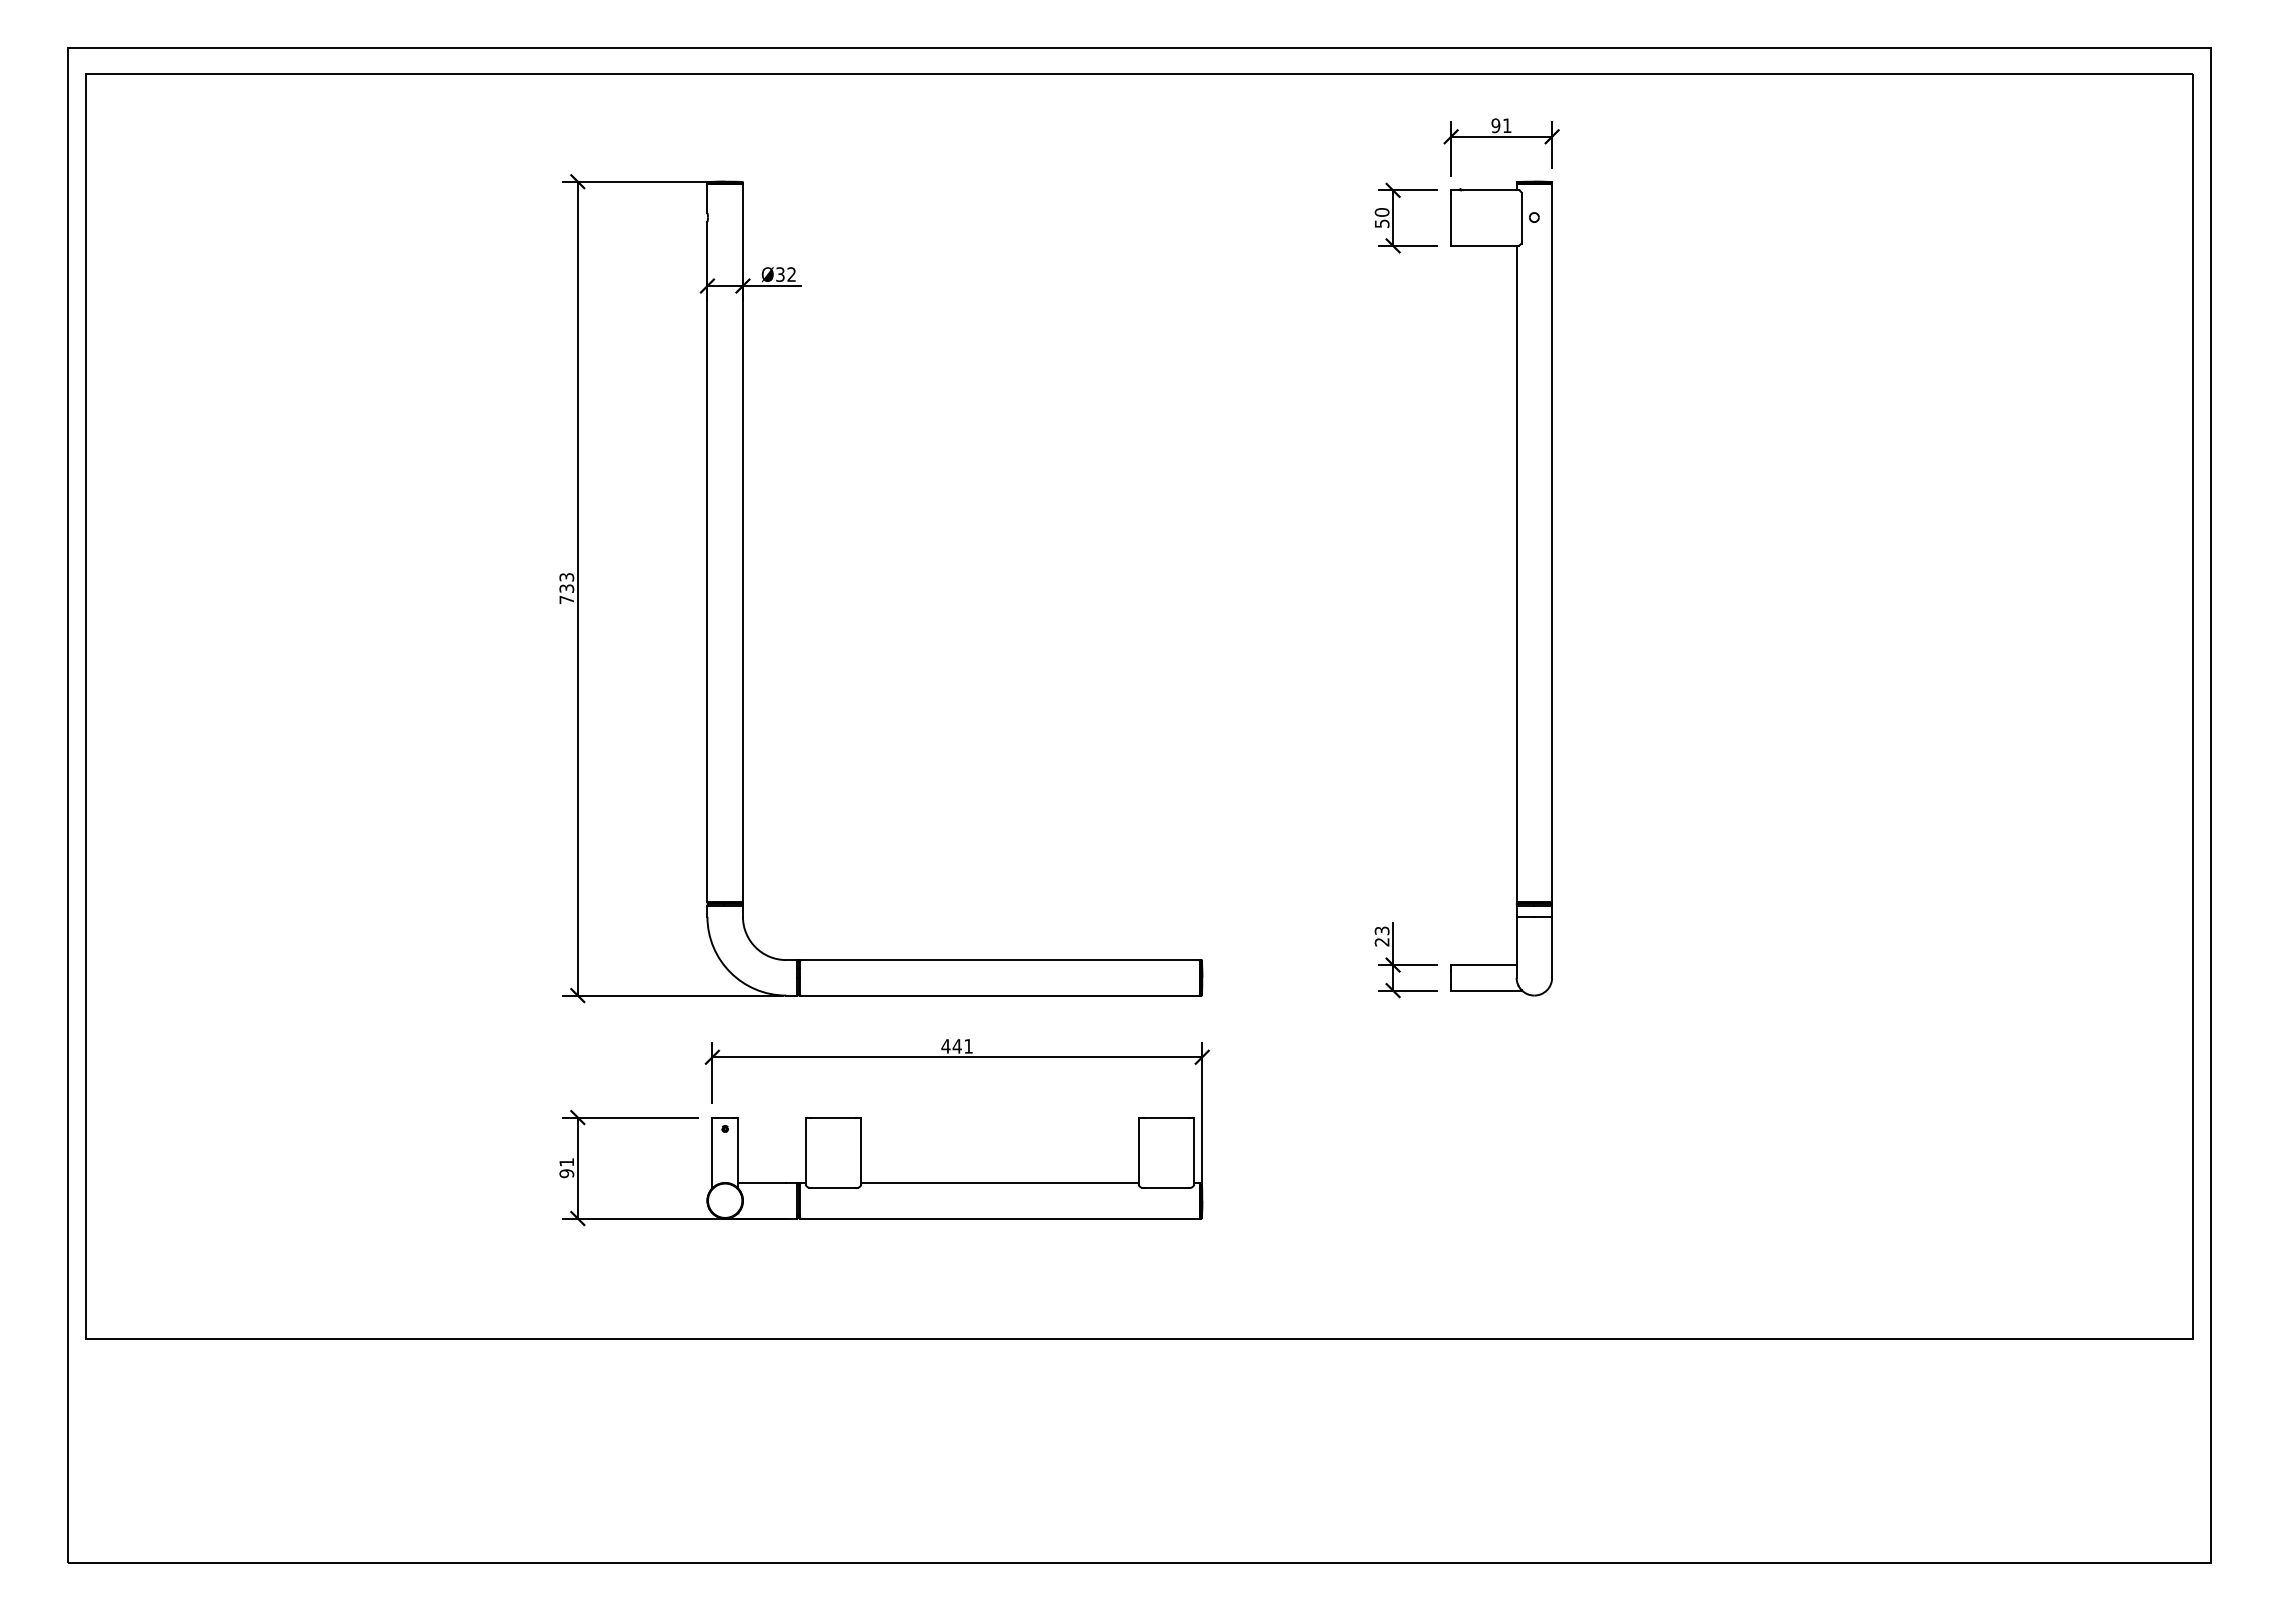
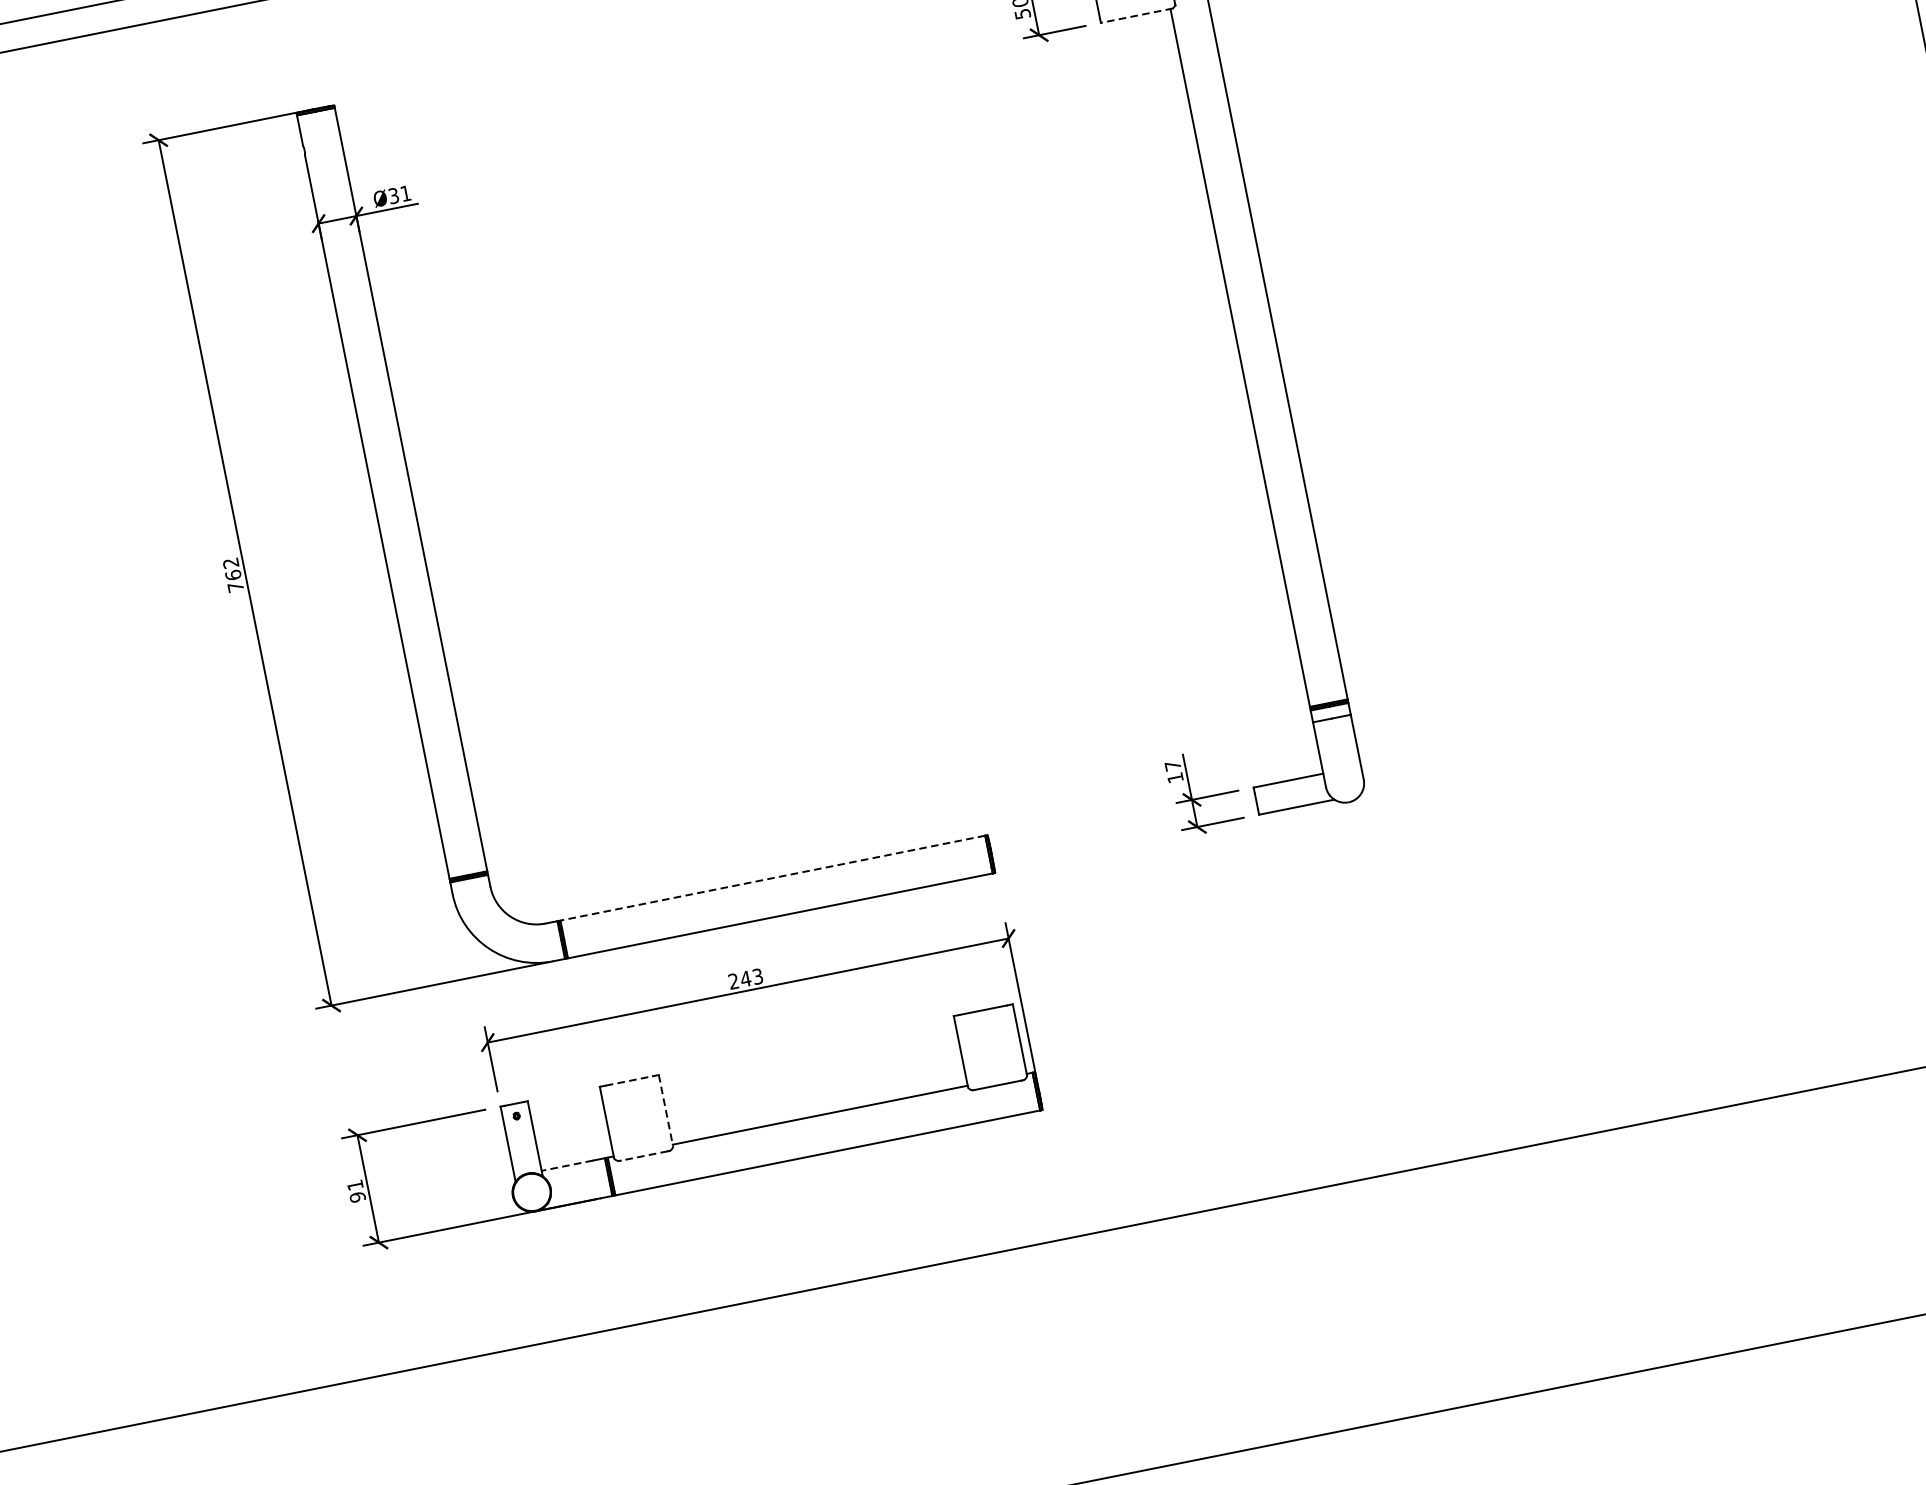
line: (1485, 245) -> (1137, 15), solid -> dashed
text: (791, 274) -> (405, 193), Ø32 -> Ø31
text: (566, 582) -> (231, 568), 733 -> 762
text: (1381, 936) -> (1173, 772), 23 -> 17
line: (999, 960) -> (772, 878), solid -> dashed
text: (956, 1046) -> (745, 979), 441 -> 243
line: (833, 1117) -> (629, 1080), solid -> dashed
line: (861, 1151) -> (666, 1111), solid -> dashed
line: (761, 1183) -> (566, 1166), solid -> dashed
line: (833, 1188) -> (644, 1156), solid -> dashed

